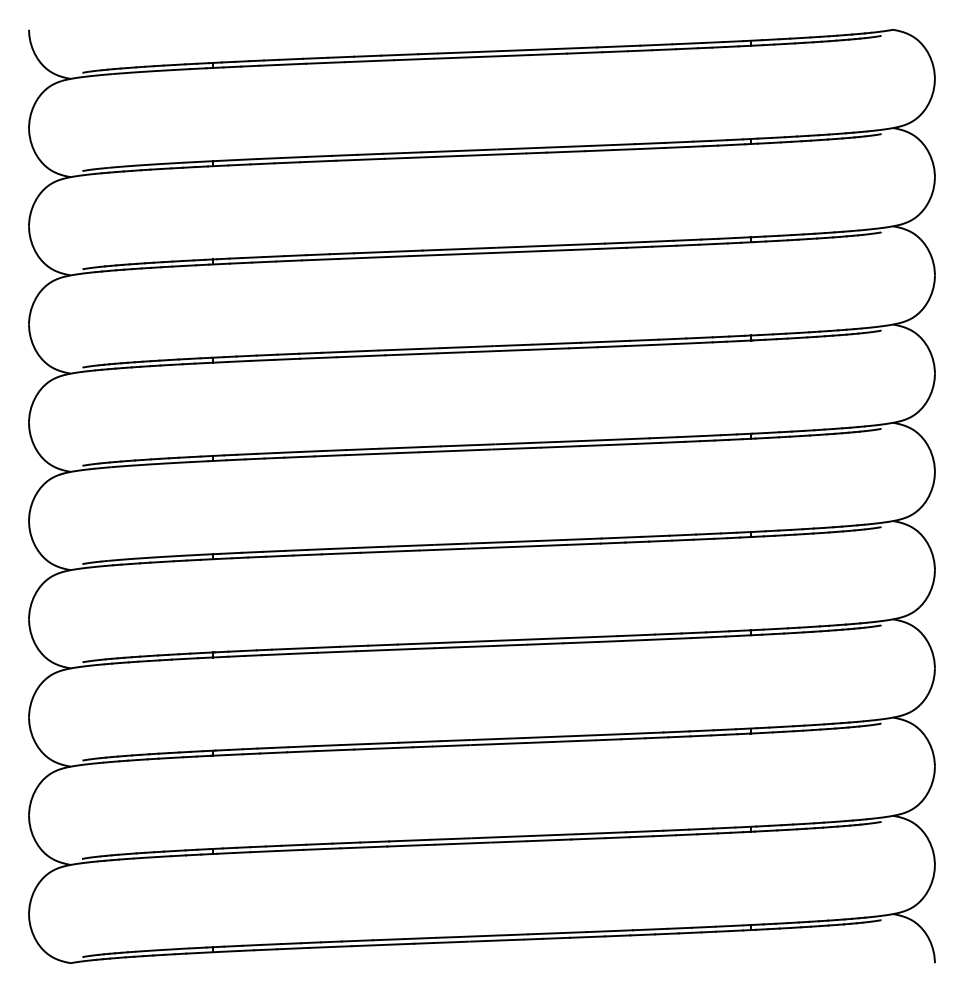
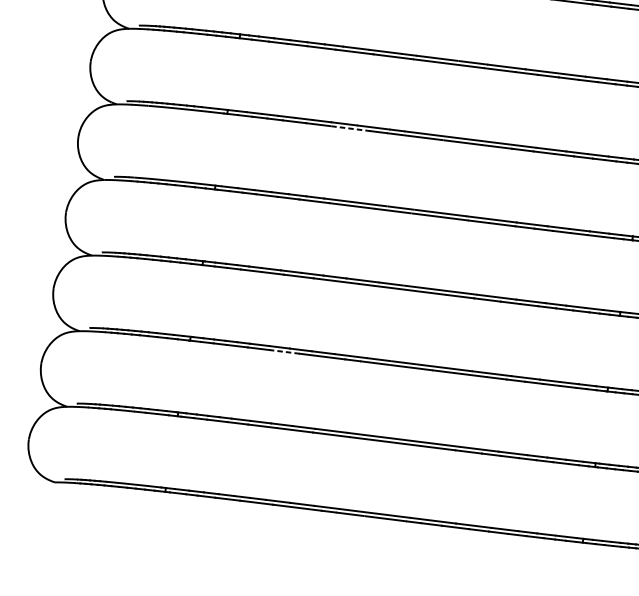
line: (371, 454) -> (350, 128), solid -> dashed
line: (334, 750) -> (284, 352), solid -> dashed

